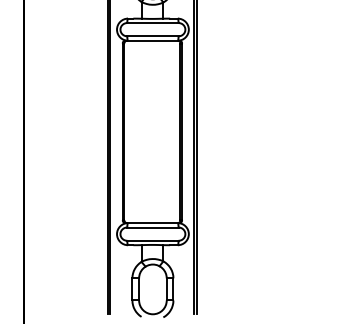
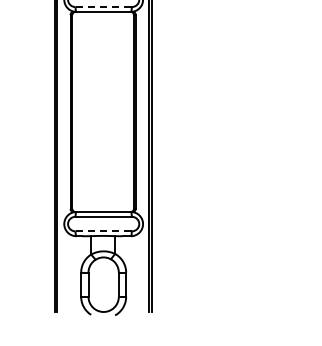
line: (152, 36) -> (103, 7), solid -> dashed
line: (152, 240) -> (103, 231), solid -> dashed

